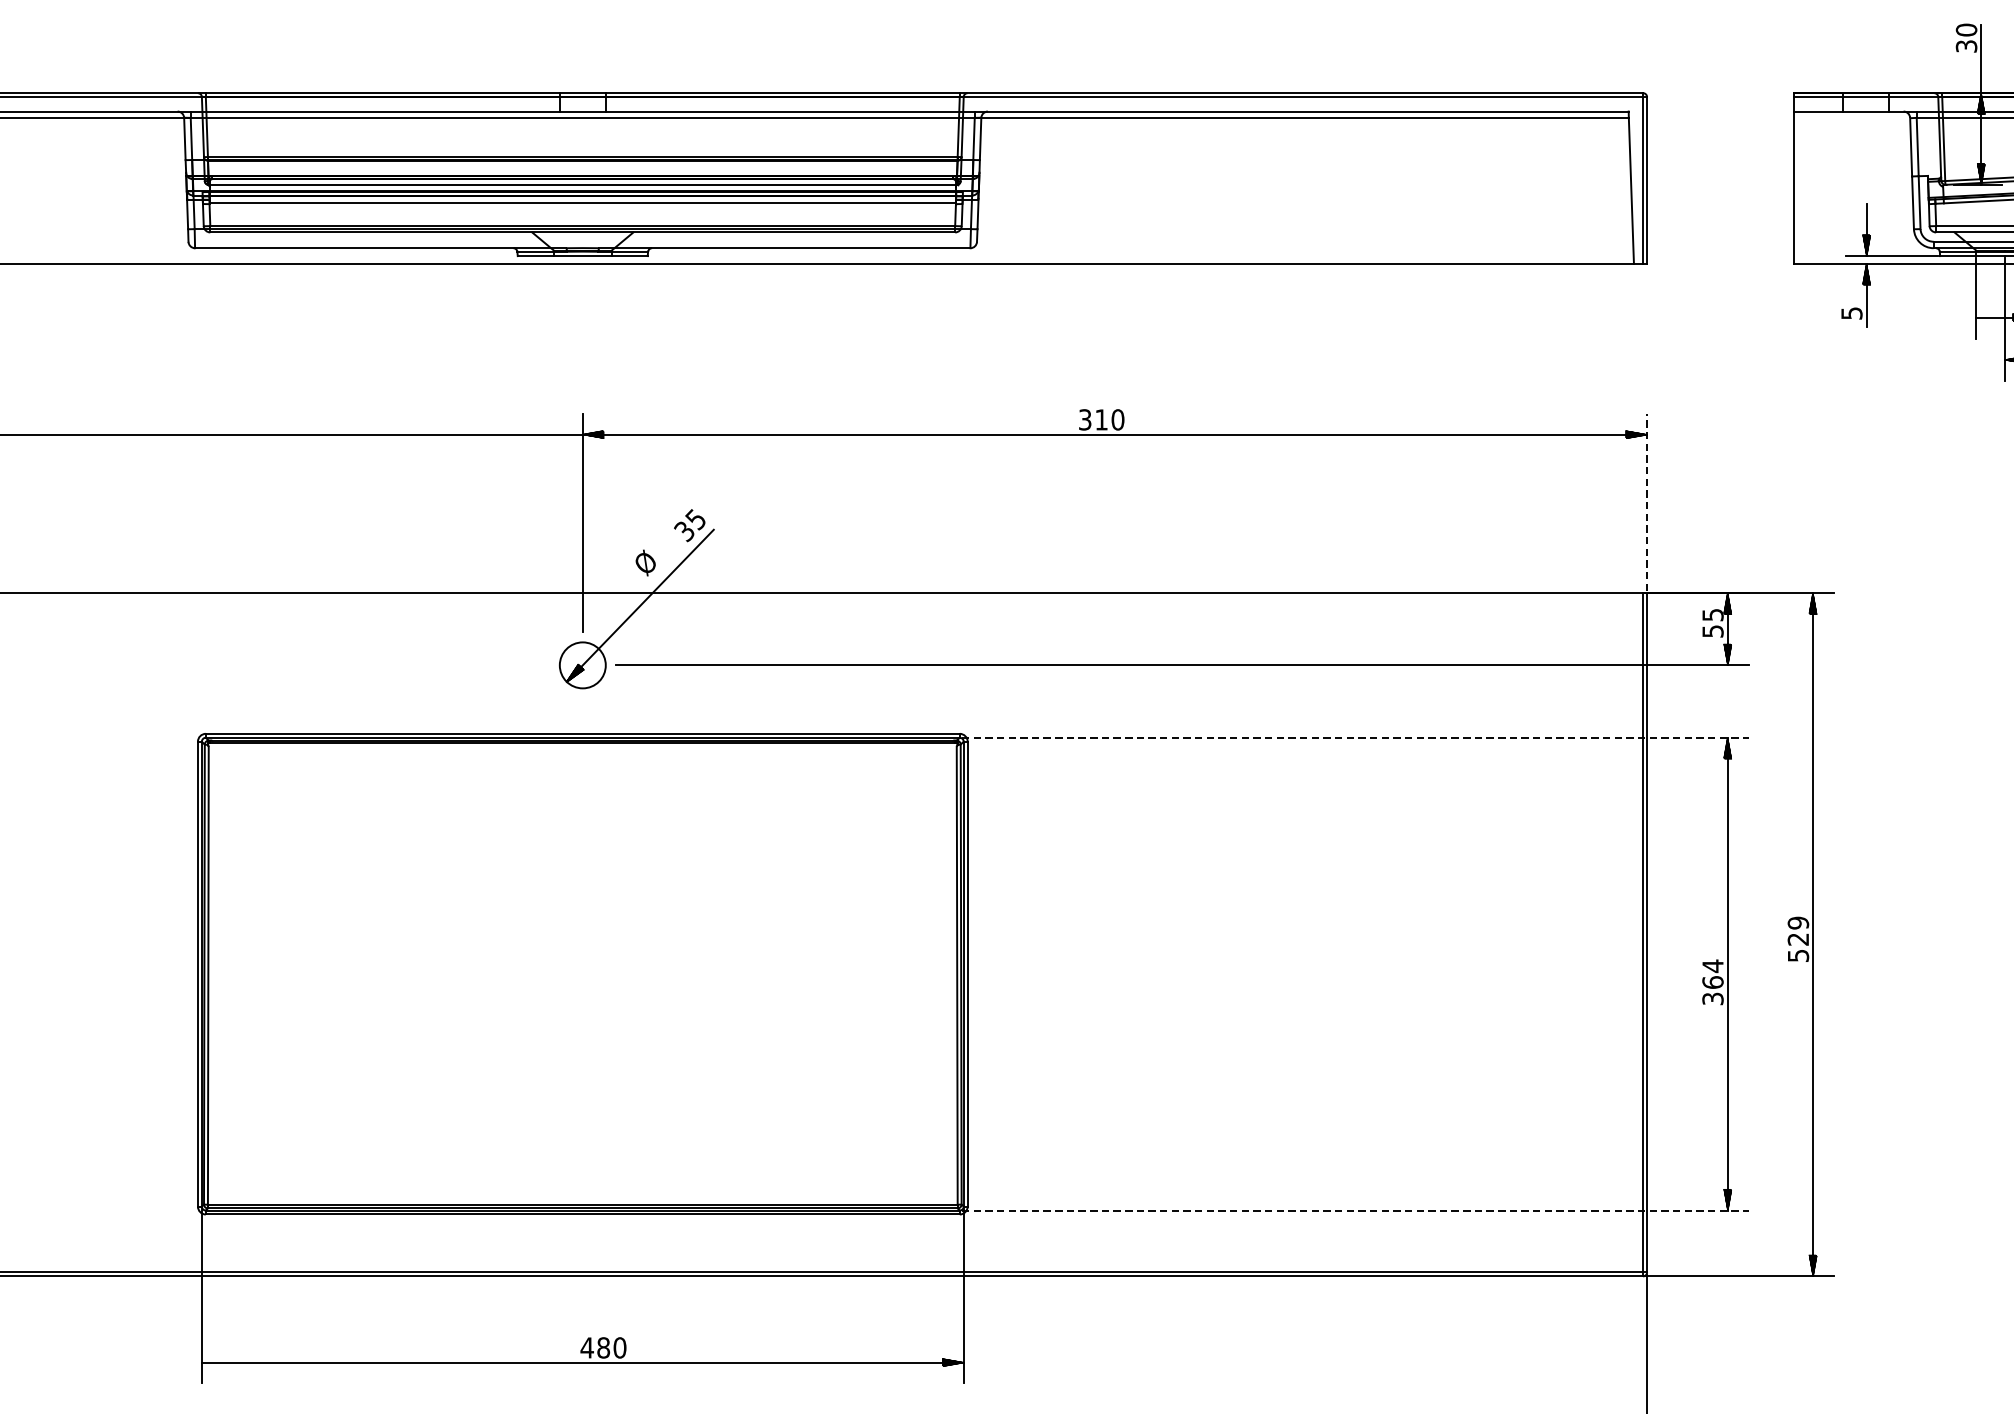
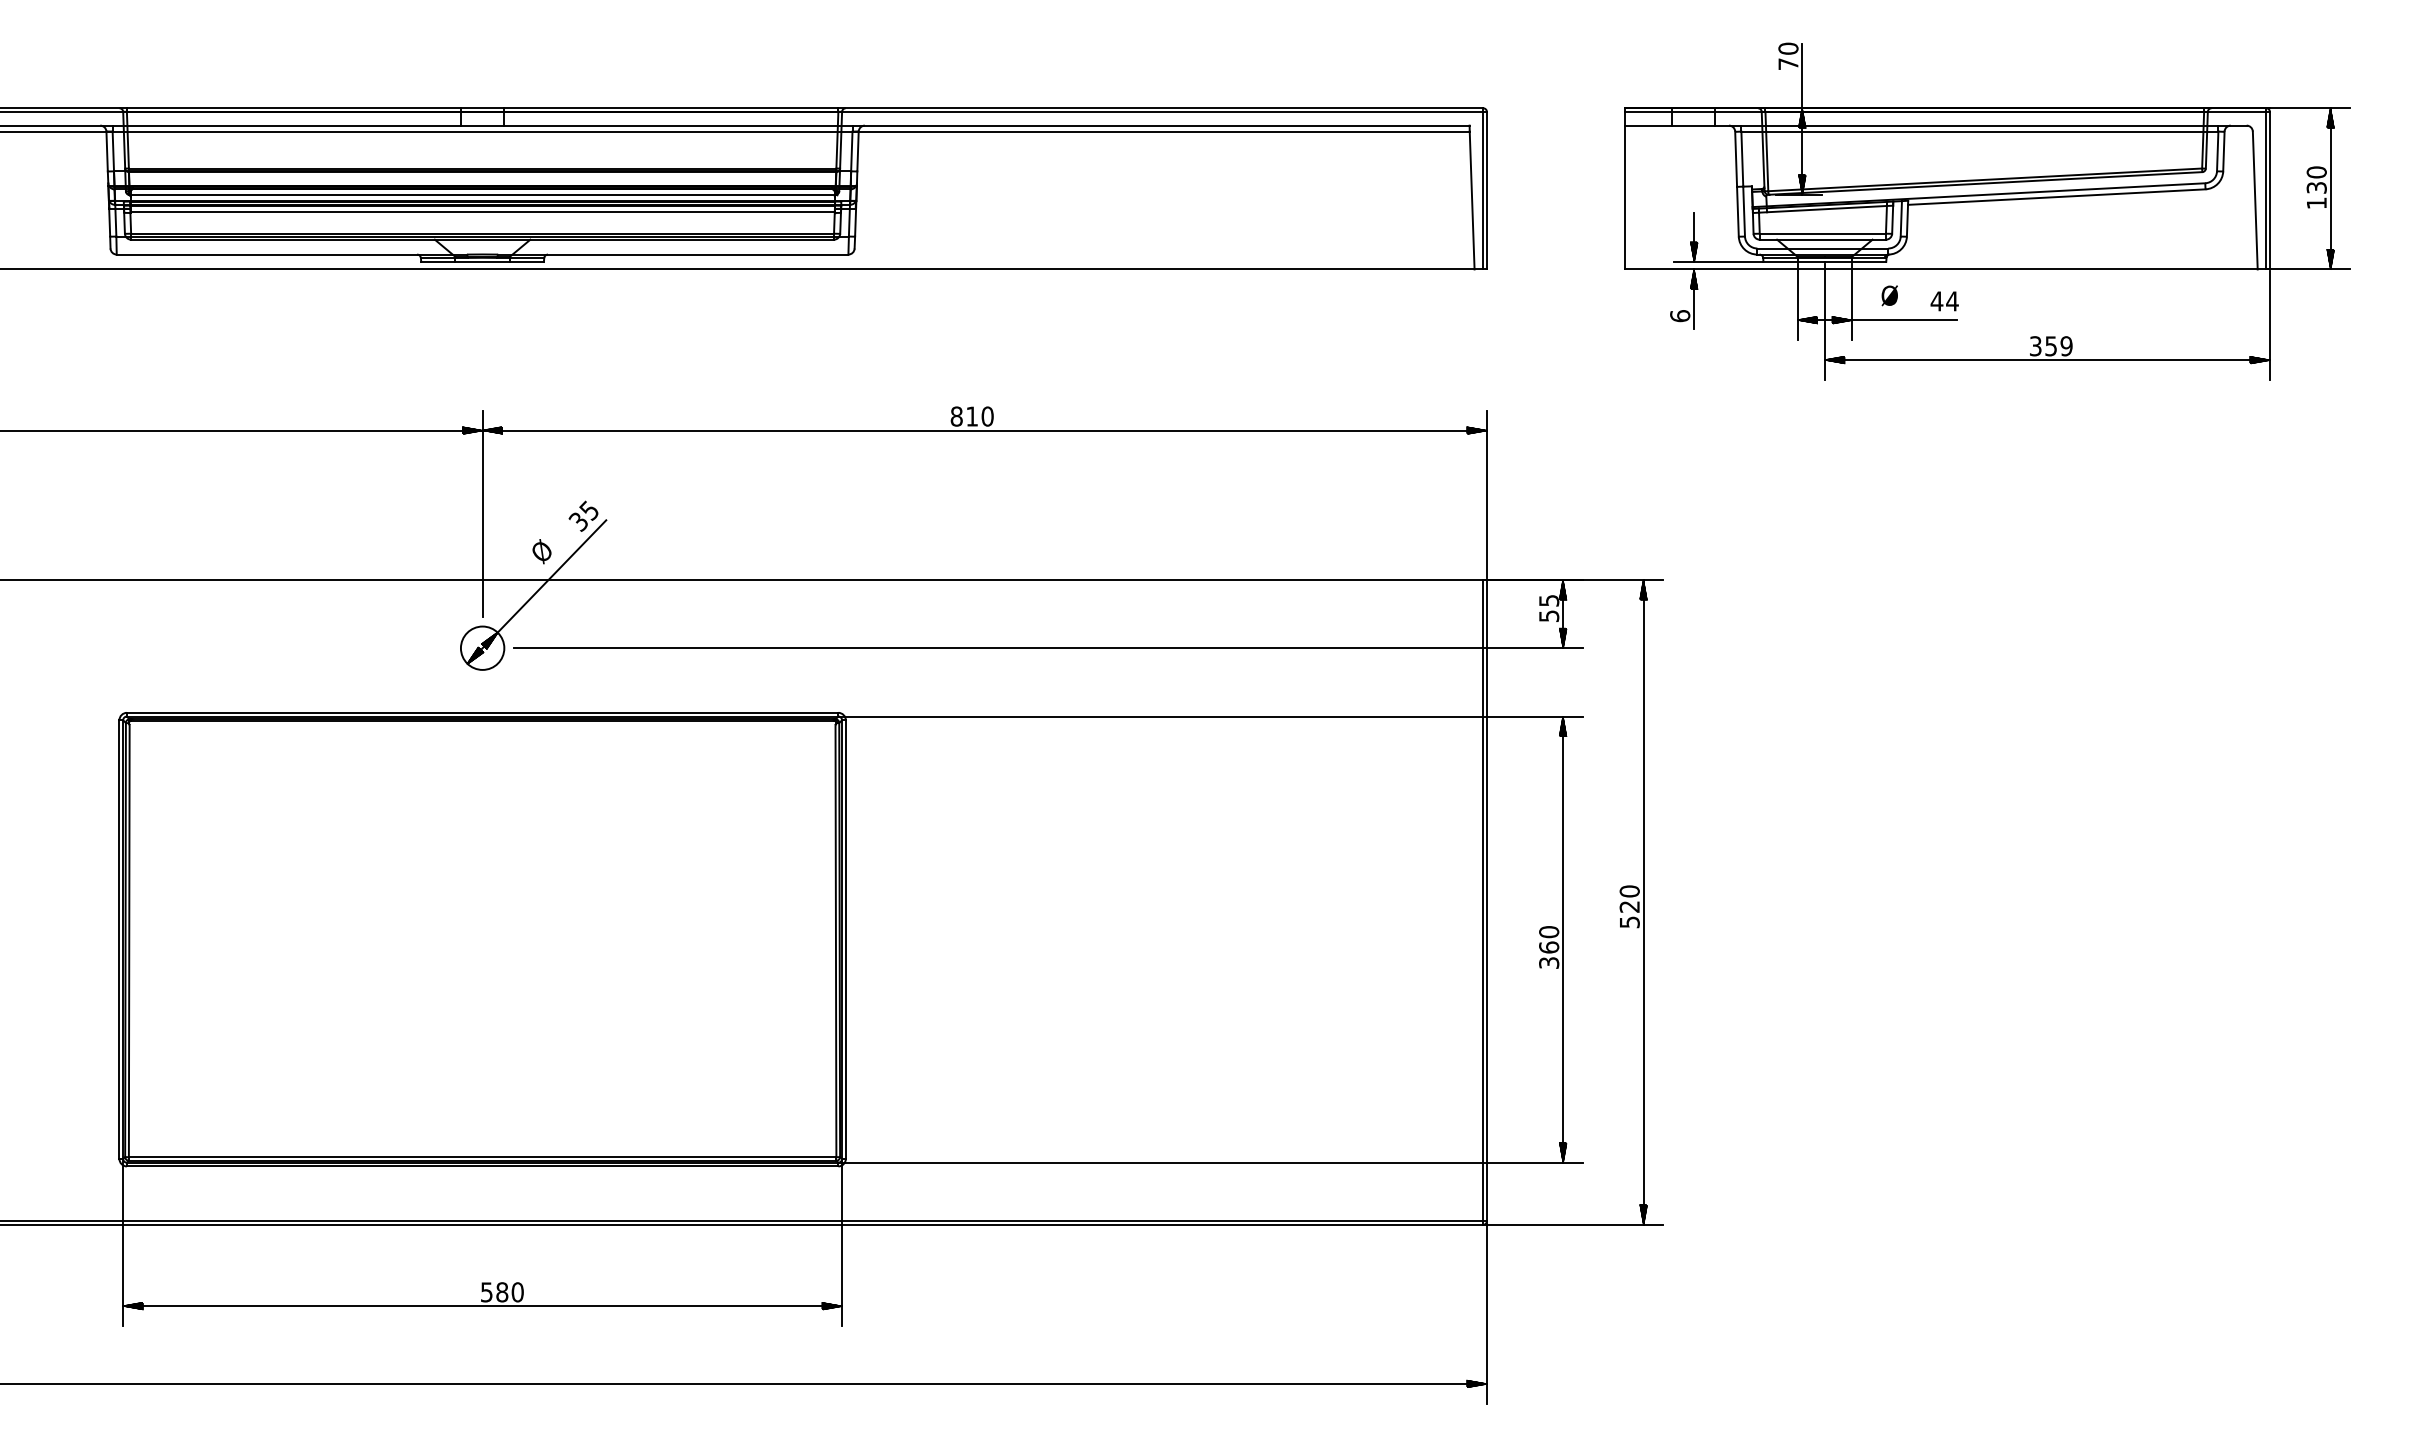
text: (1966, 45) -> (1788, 63), 30 -> 70
text: (1852, 313) -> (1680, 316), 5 -> 6
hatch: (1986, 317) -> (1807, 319), added
text: (1084, 419) -> (956, 416), 310 -> 810
hatch: (572, 434) -> (472, 430), added
line: (1646, 502) -> (1486, 494), dashed -> solid
hatch: (590, 657) -> (489, 640), added
line: (1356, 737) -> (1212, 716), dashed -> solid
text: (1798, 923) -> (1629, 891), 529 -> 520
text: (1713, 965) -> (1549, 931), 364 -> 360
line: (1356, 1210) -> (1212, 1162), dashed -> solid
text: (586, 1348) -> (486, 1292), 480 -> 580
hatch: (211, 1361) -> (132, 1305), added

